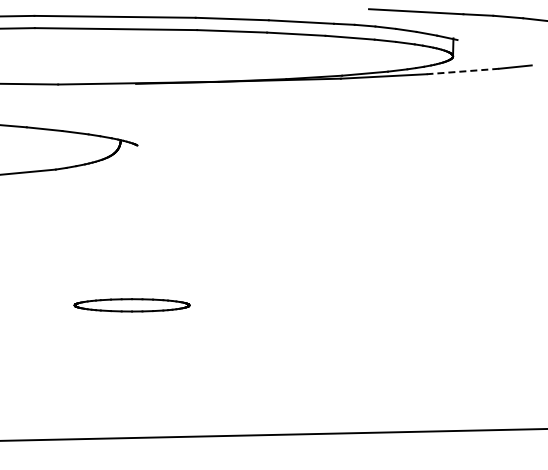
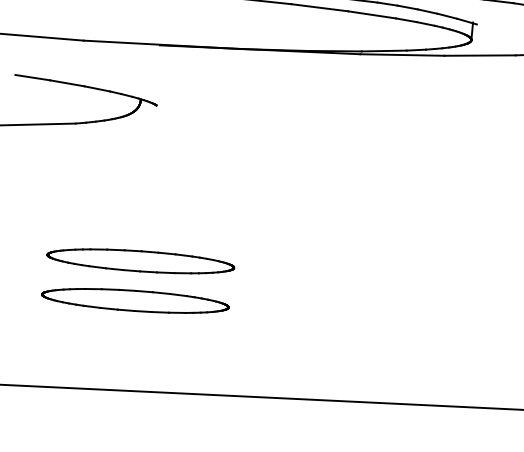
line: (462, 71) -> (479, 55), dashed -> solid
part: (131, 305) -> (140, 261), size x1.67
part: (128, 345) -> (134, 300), added

